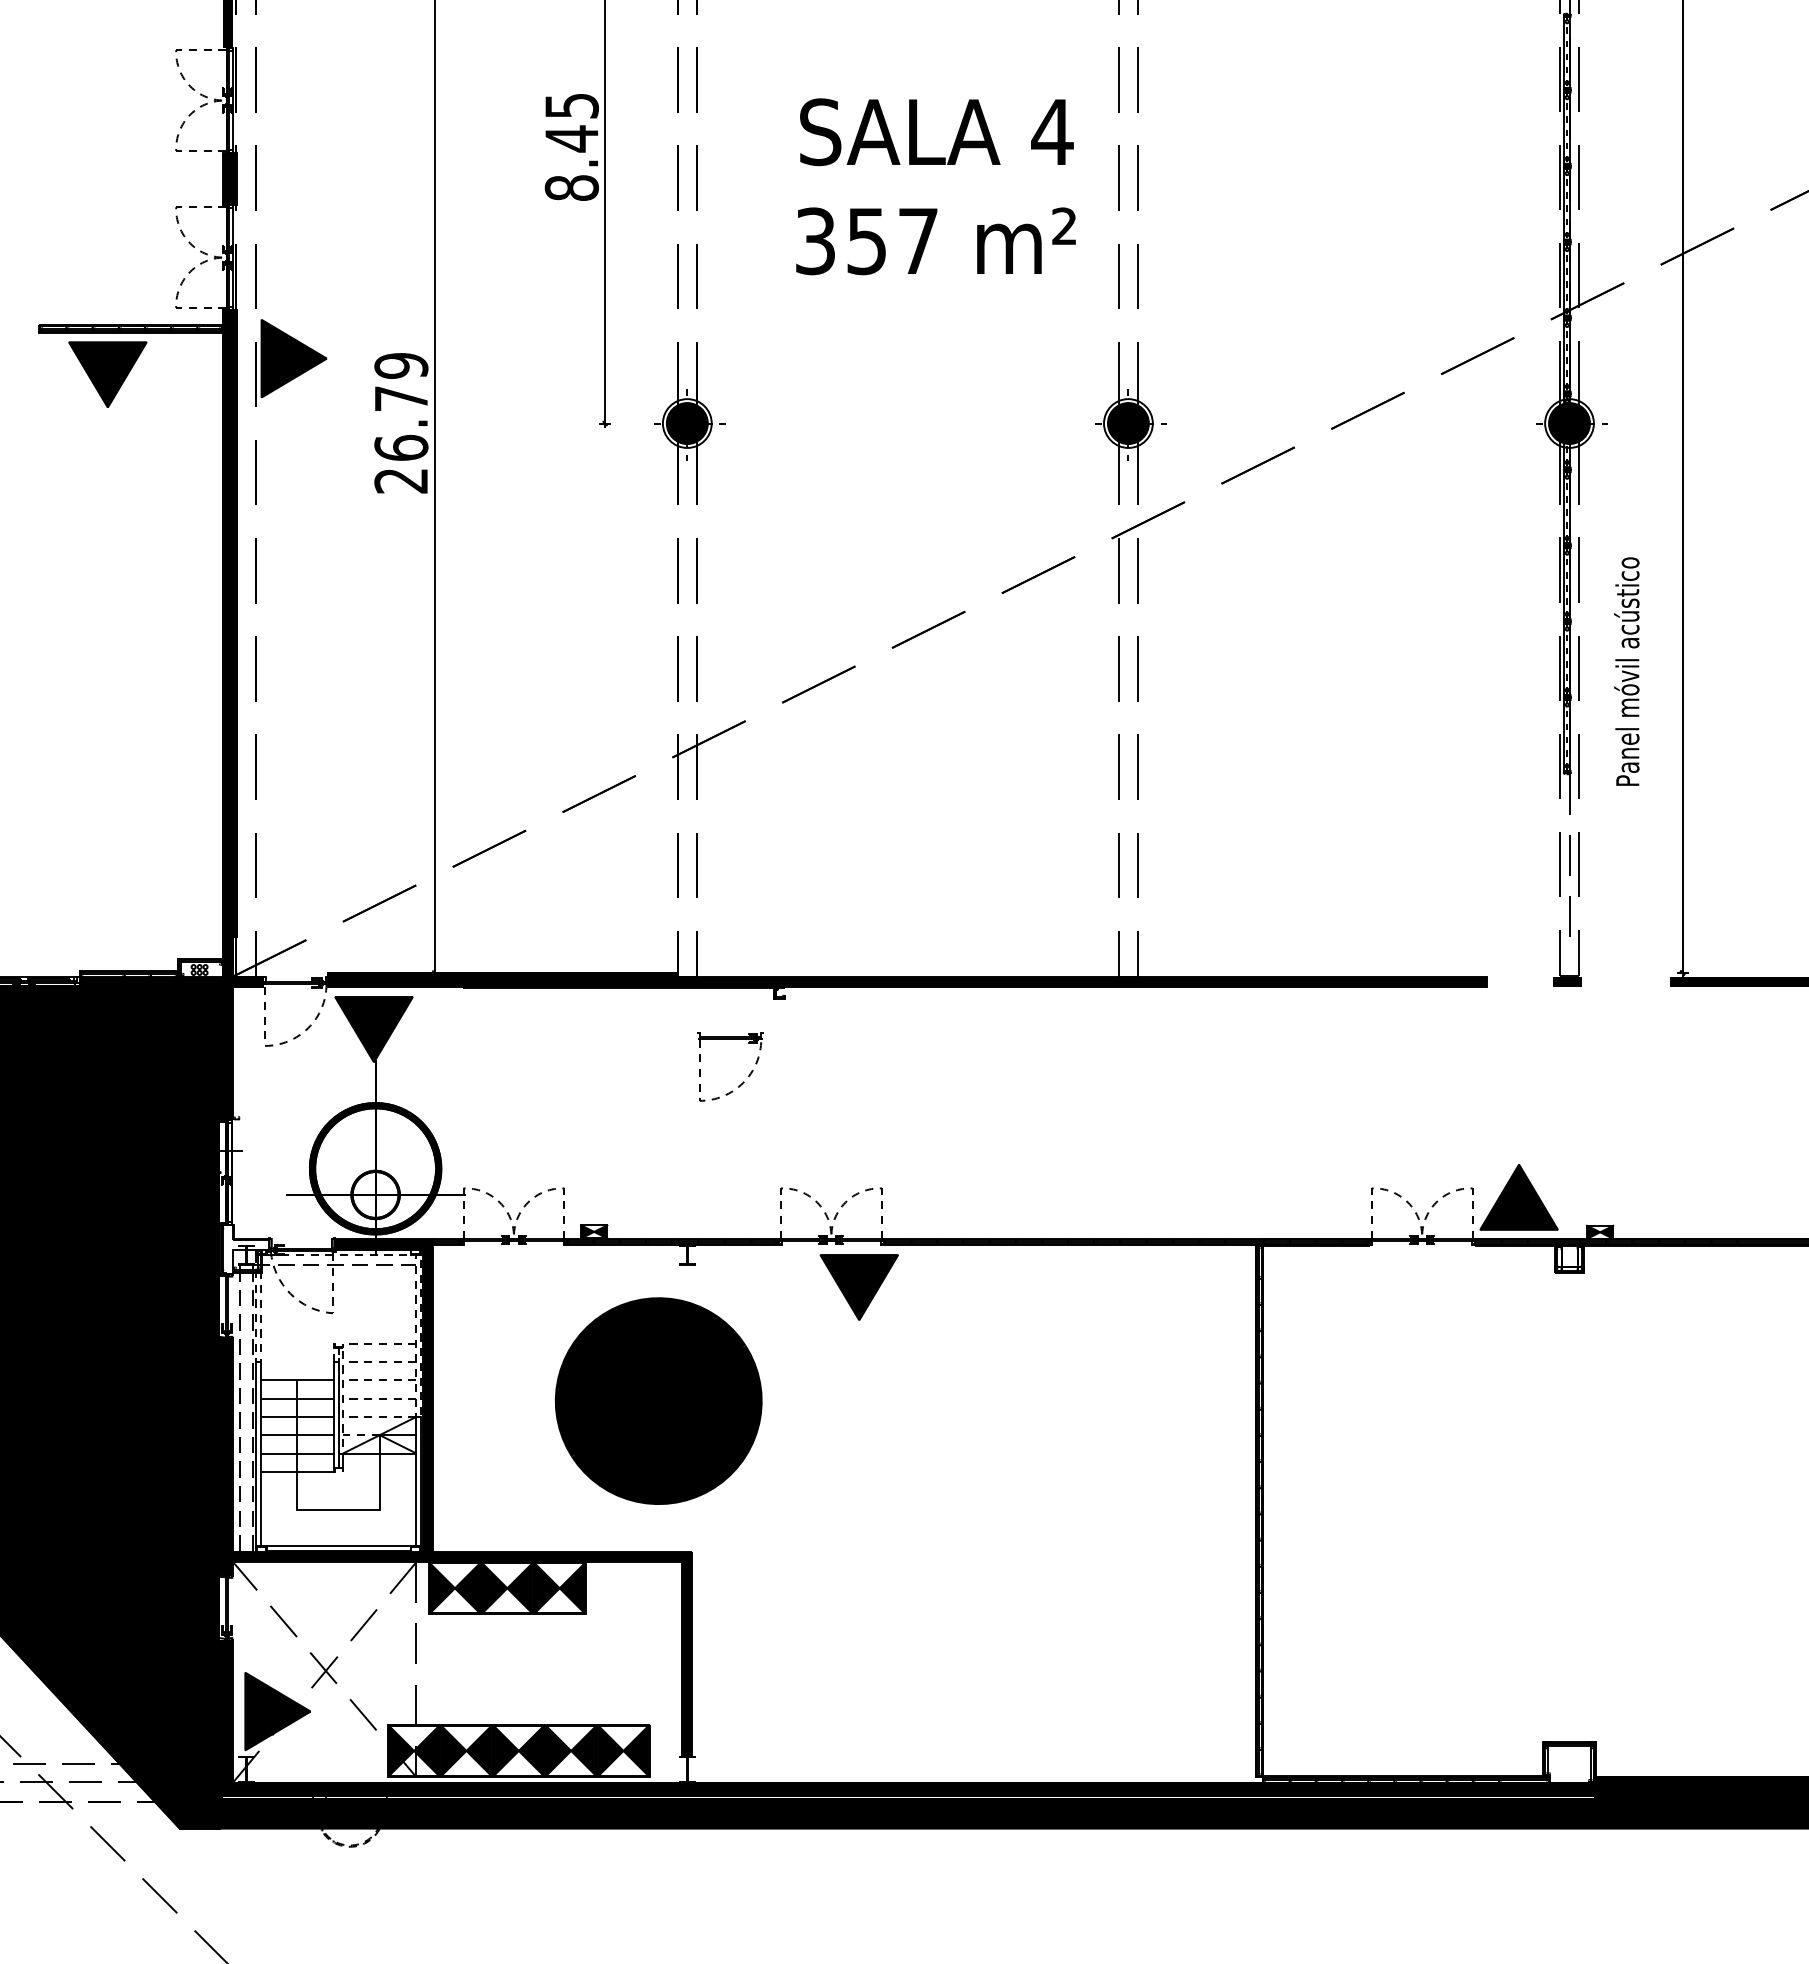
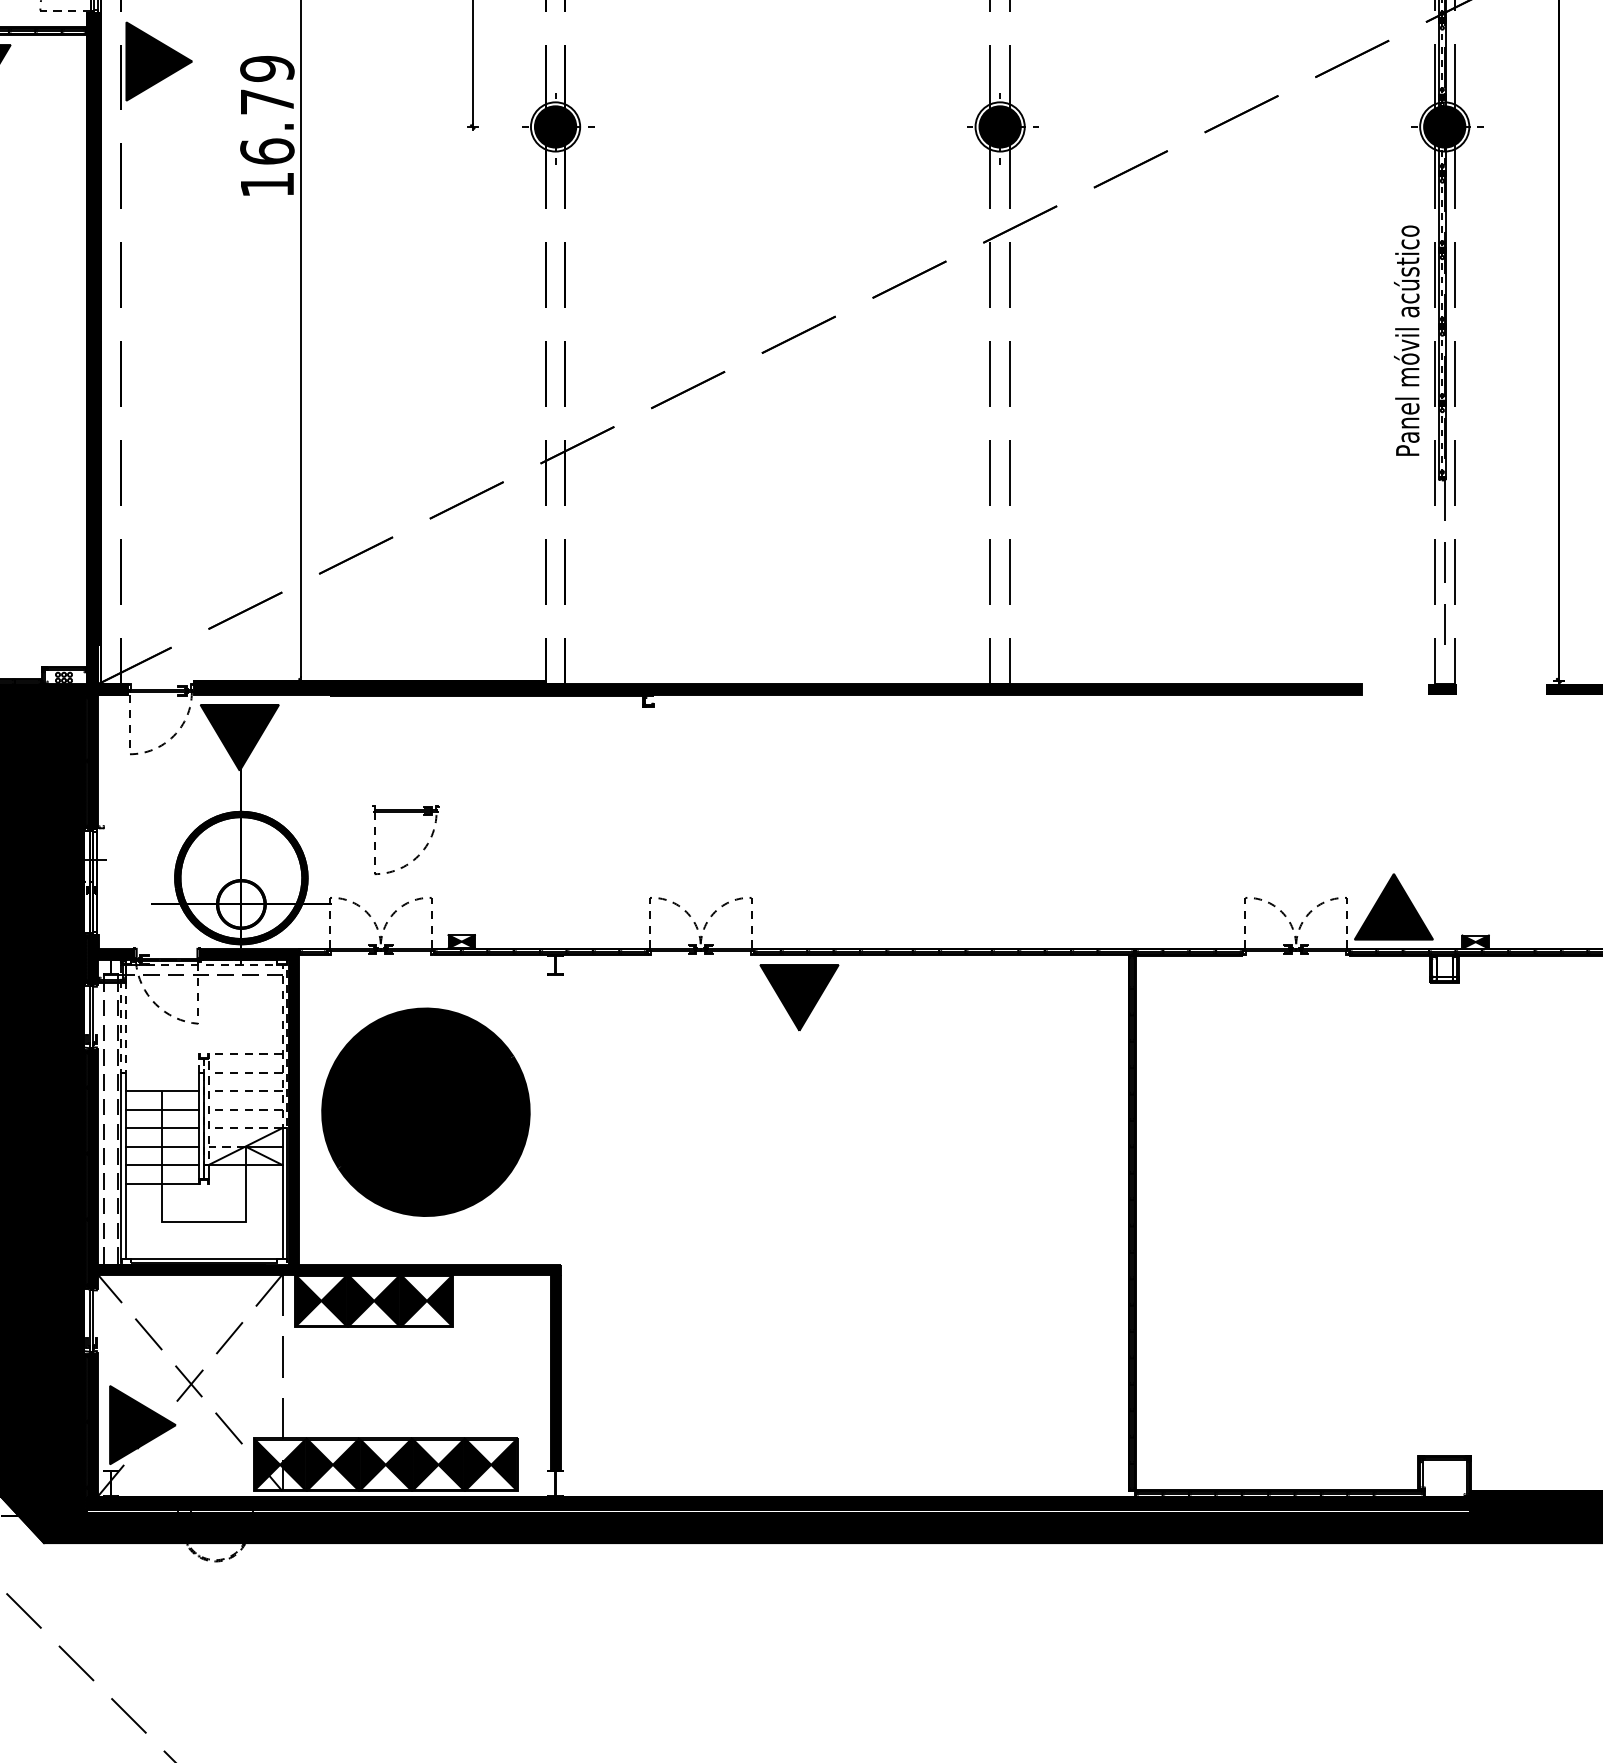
text: (400, 481) -> (266, 185), 26.79 -> 16.79
text: (1626, 671) -> (1406, 340), moved
part: (743, 1081) -> (418, 854), moved
fill: (246, 1248) -> (111, 958), added
part: (858, 1287) -> (798, 997), moved
part: (658, 1400) -> (425, 1111), moved

